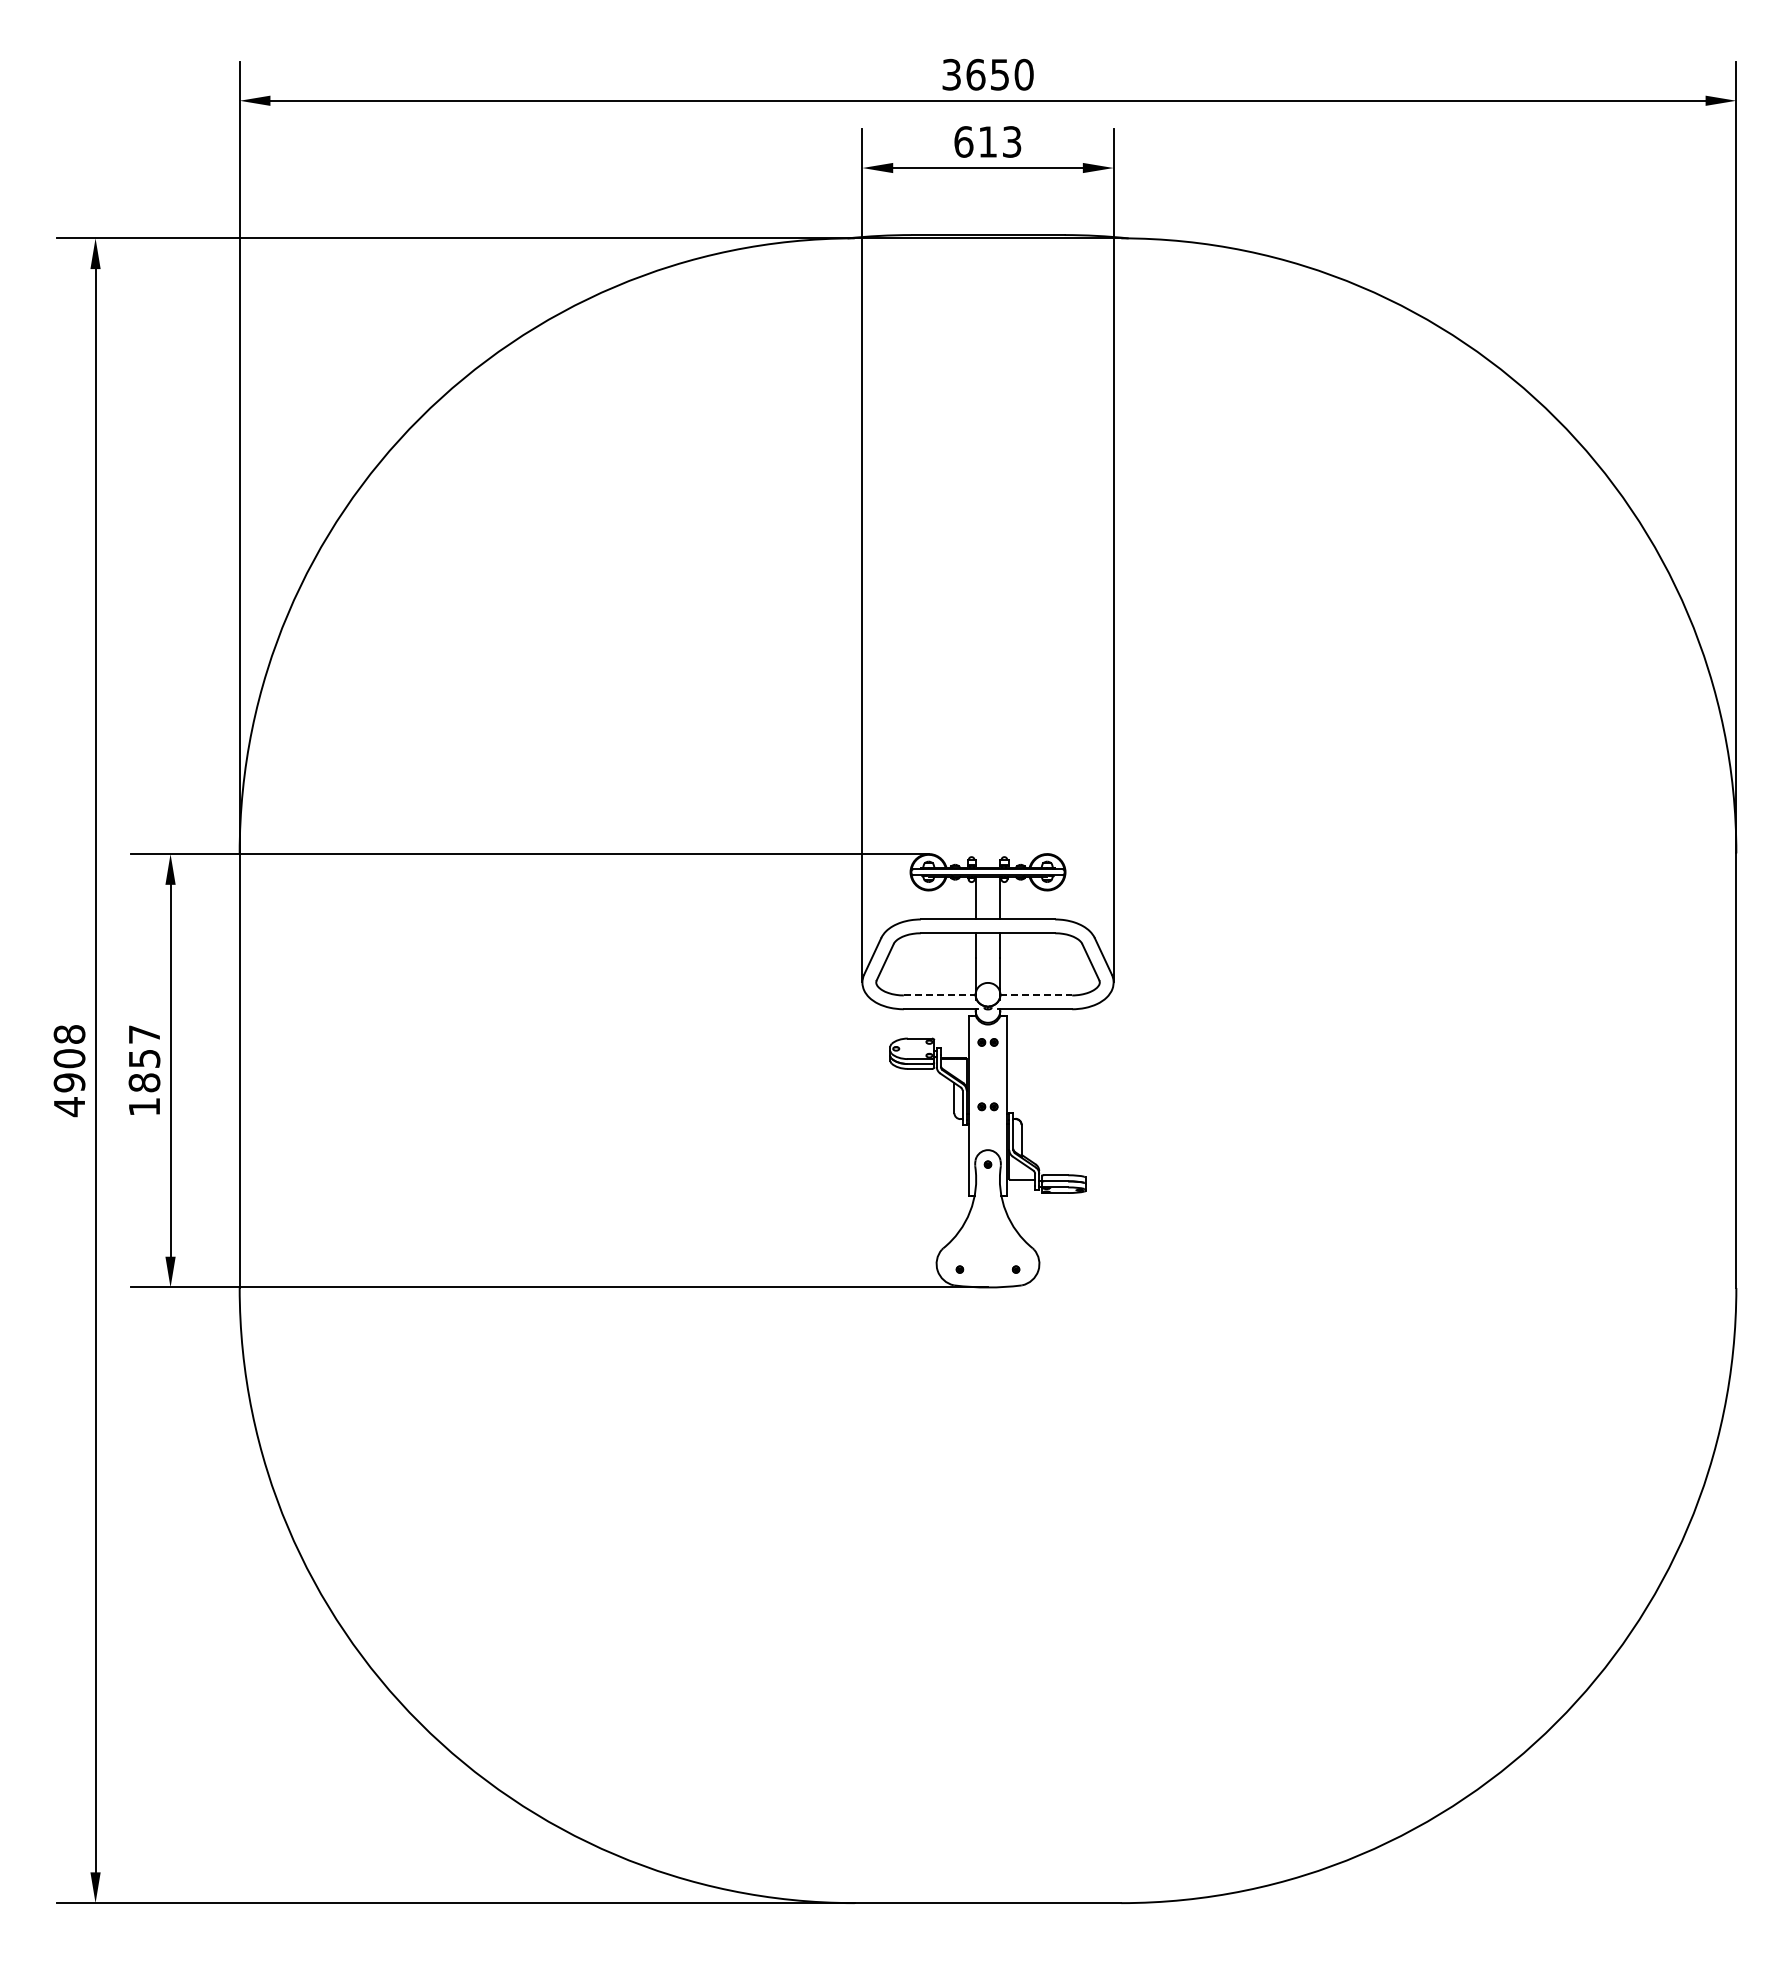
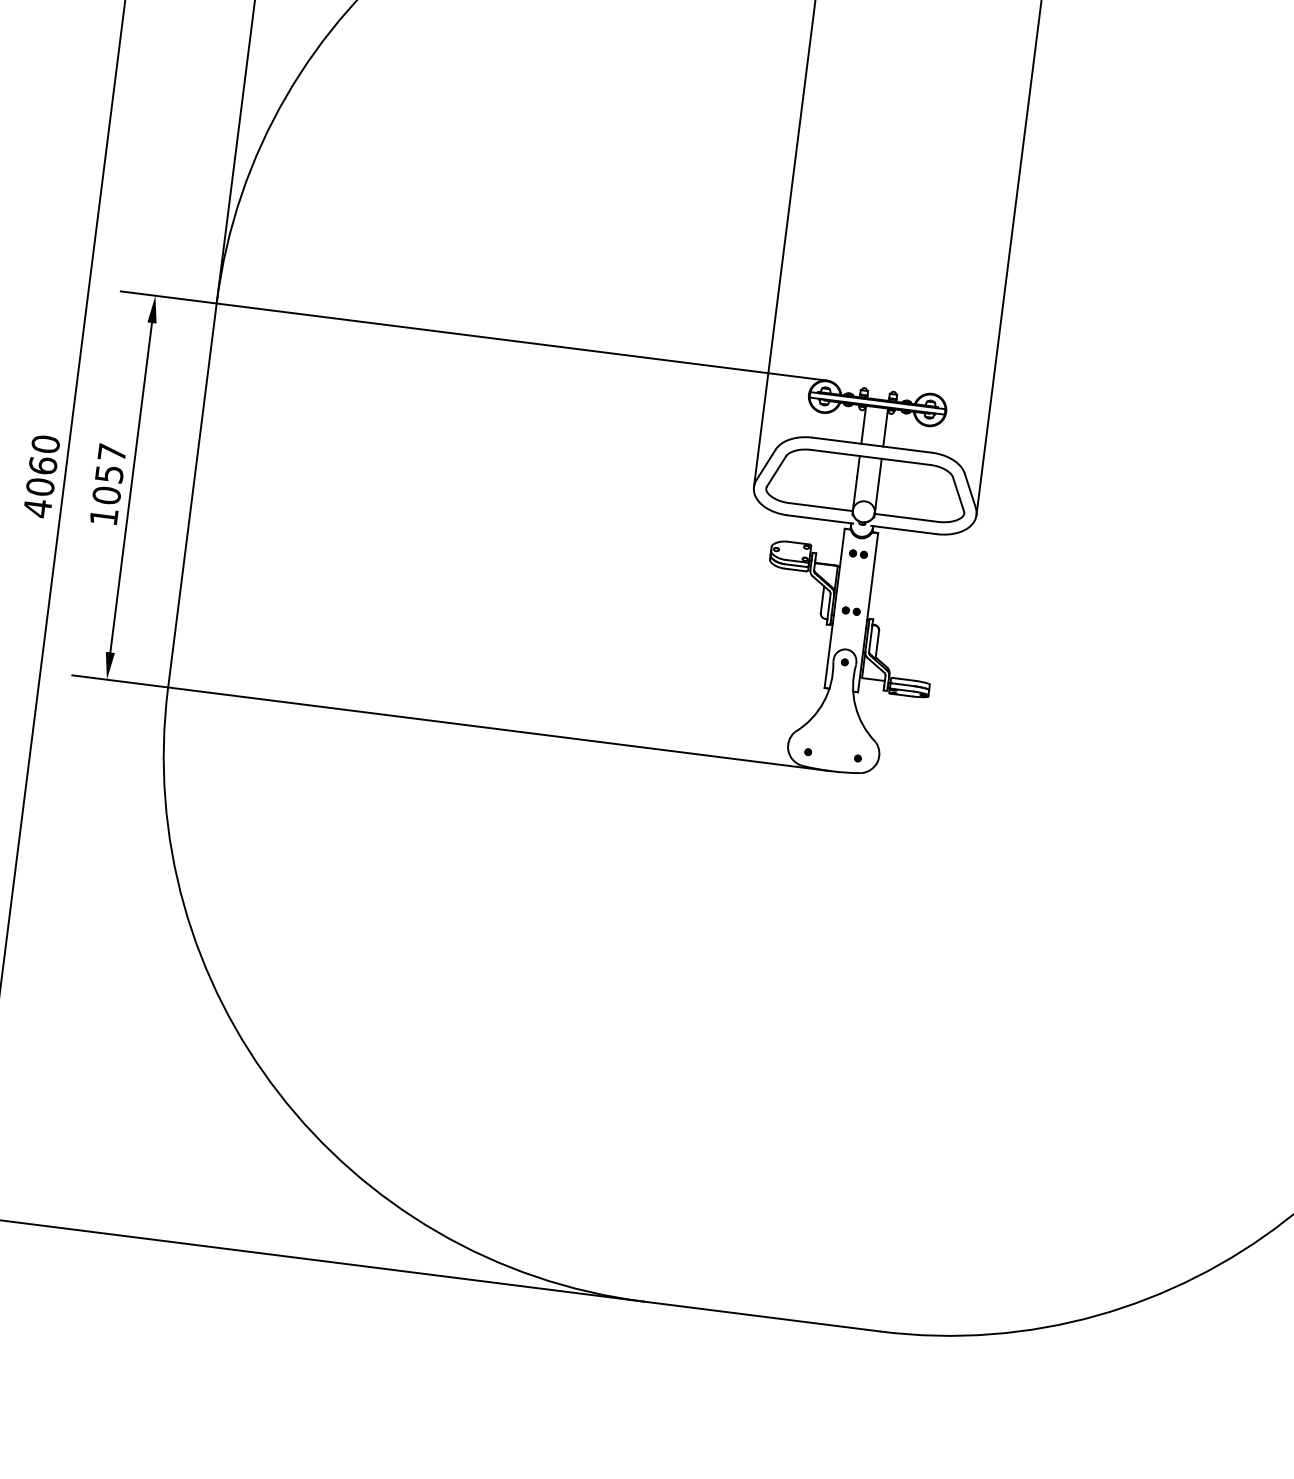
line: (939, 995) -> (820, 507), dashed -> solid
line: (1036, 995) -> (906, 517), dashed -> solid
text: (69, 1058) -> (43, 465), 4908 -> 4060
text: (144, 1082) -> (106, 495), 1857 -> 1057

